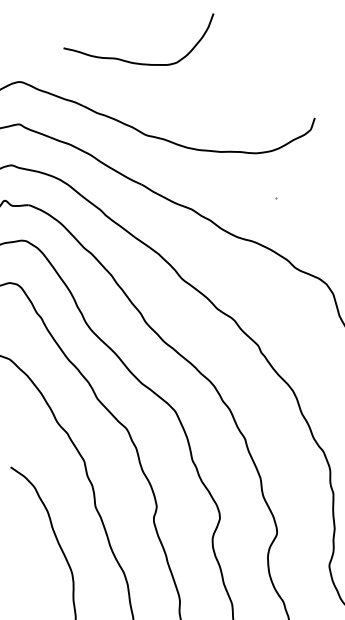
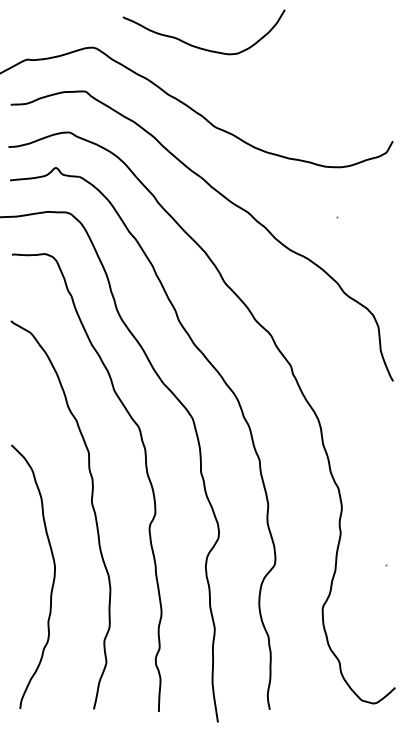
curve: (139, 62) -> (198, 46), moved

